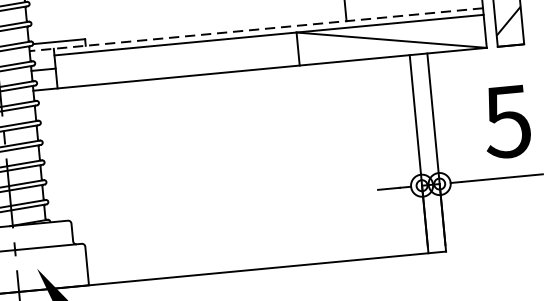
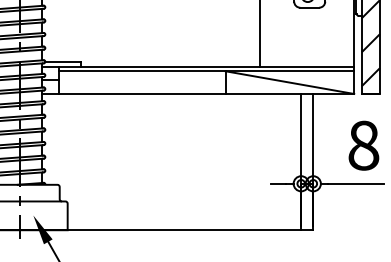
line: (256, 29) -> (198, 66), dashed -> solid
text: (507, 121) -> (363, 145), 5 -> 8

